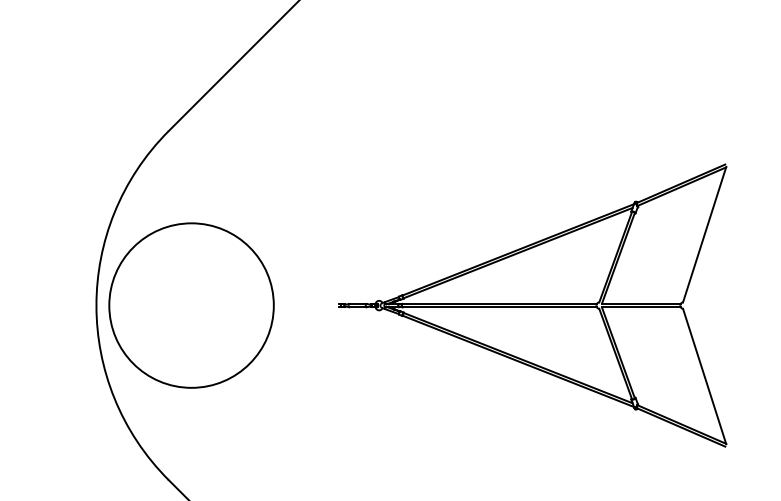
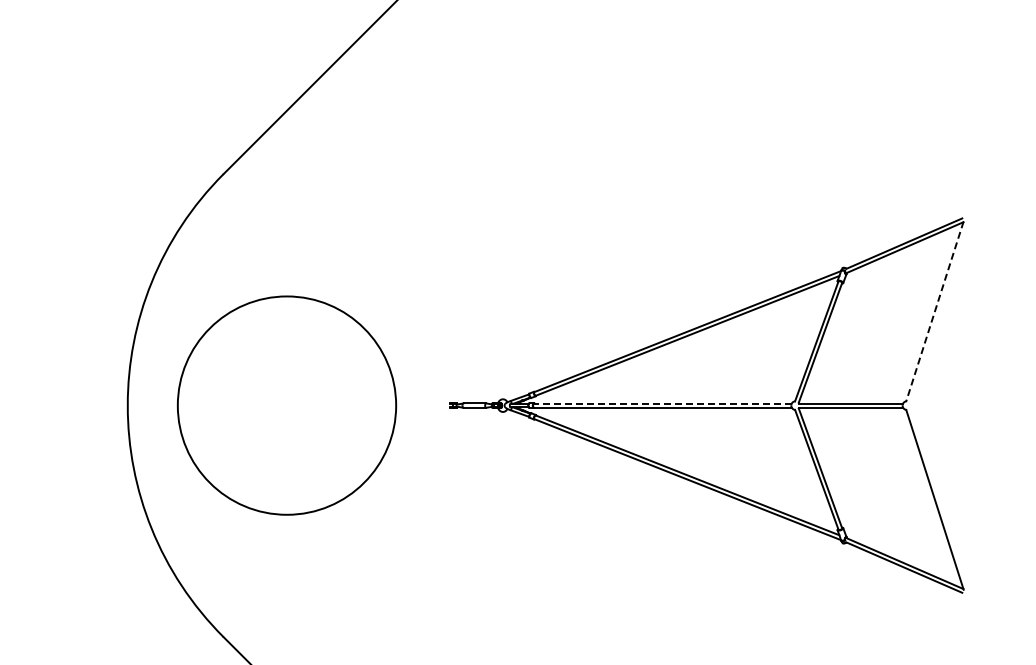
line: (704, 234) -> (934, 311), solid -> dashed
line: (499, 303) -> (662, 403), solid -> dashed
circle: (191, 305) -> (286, 405), moved

